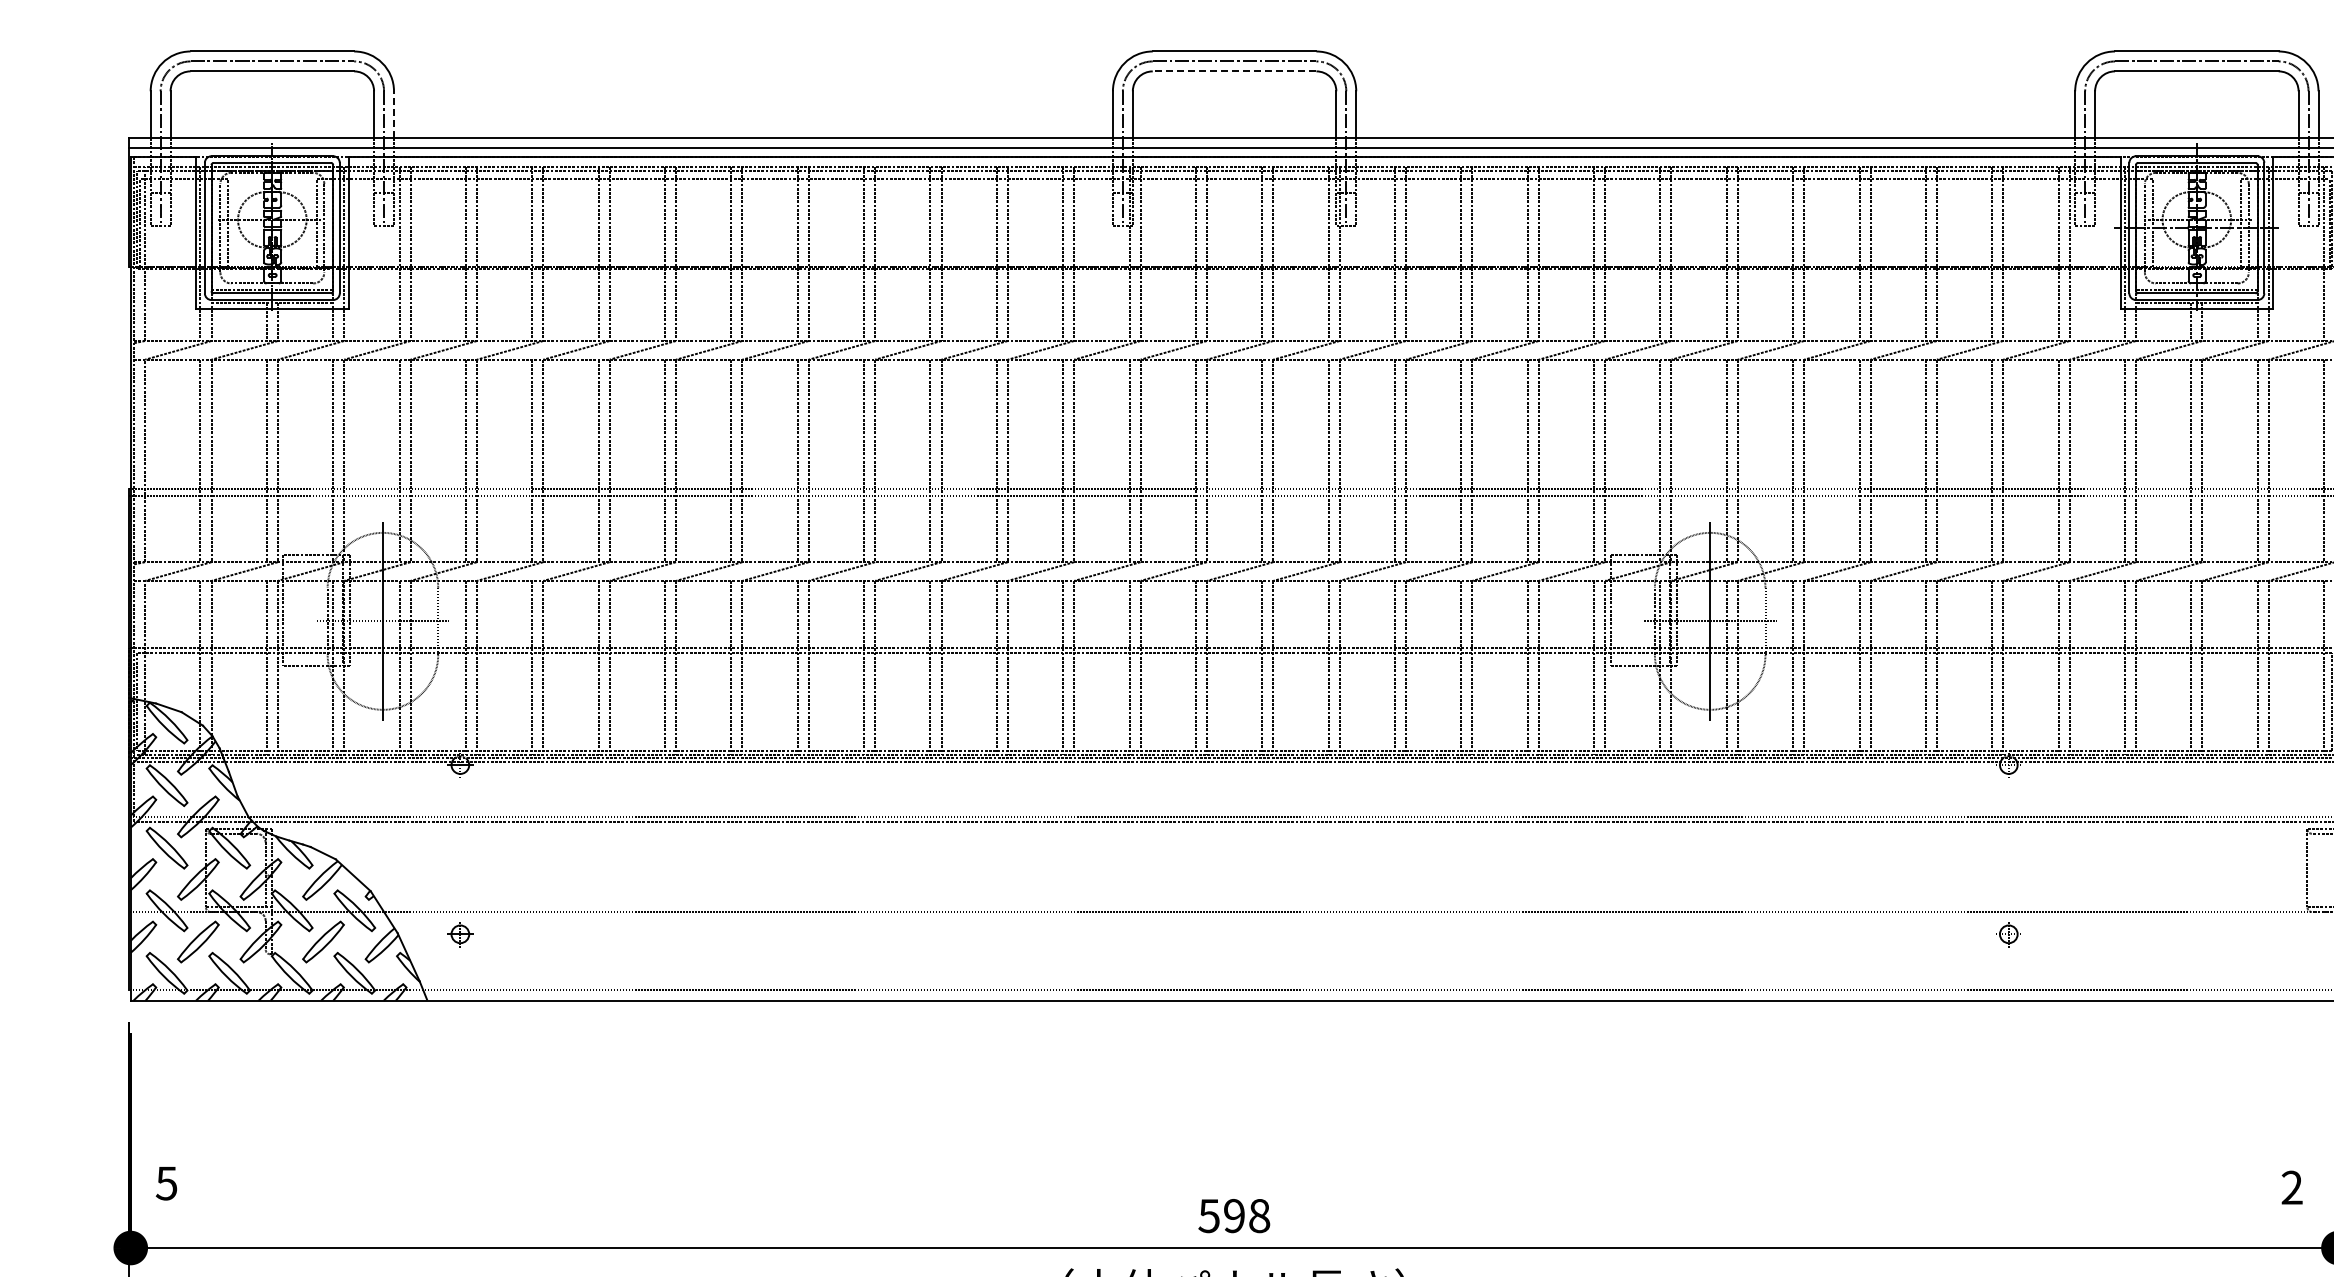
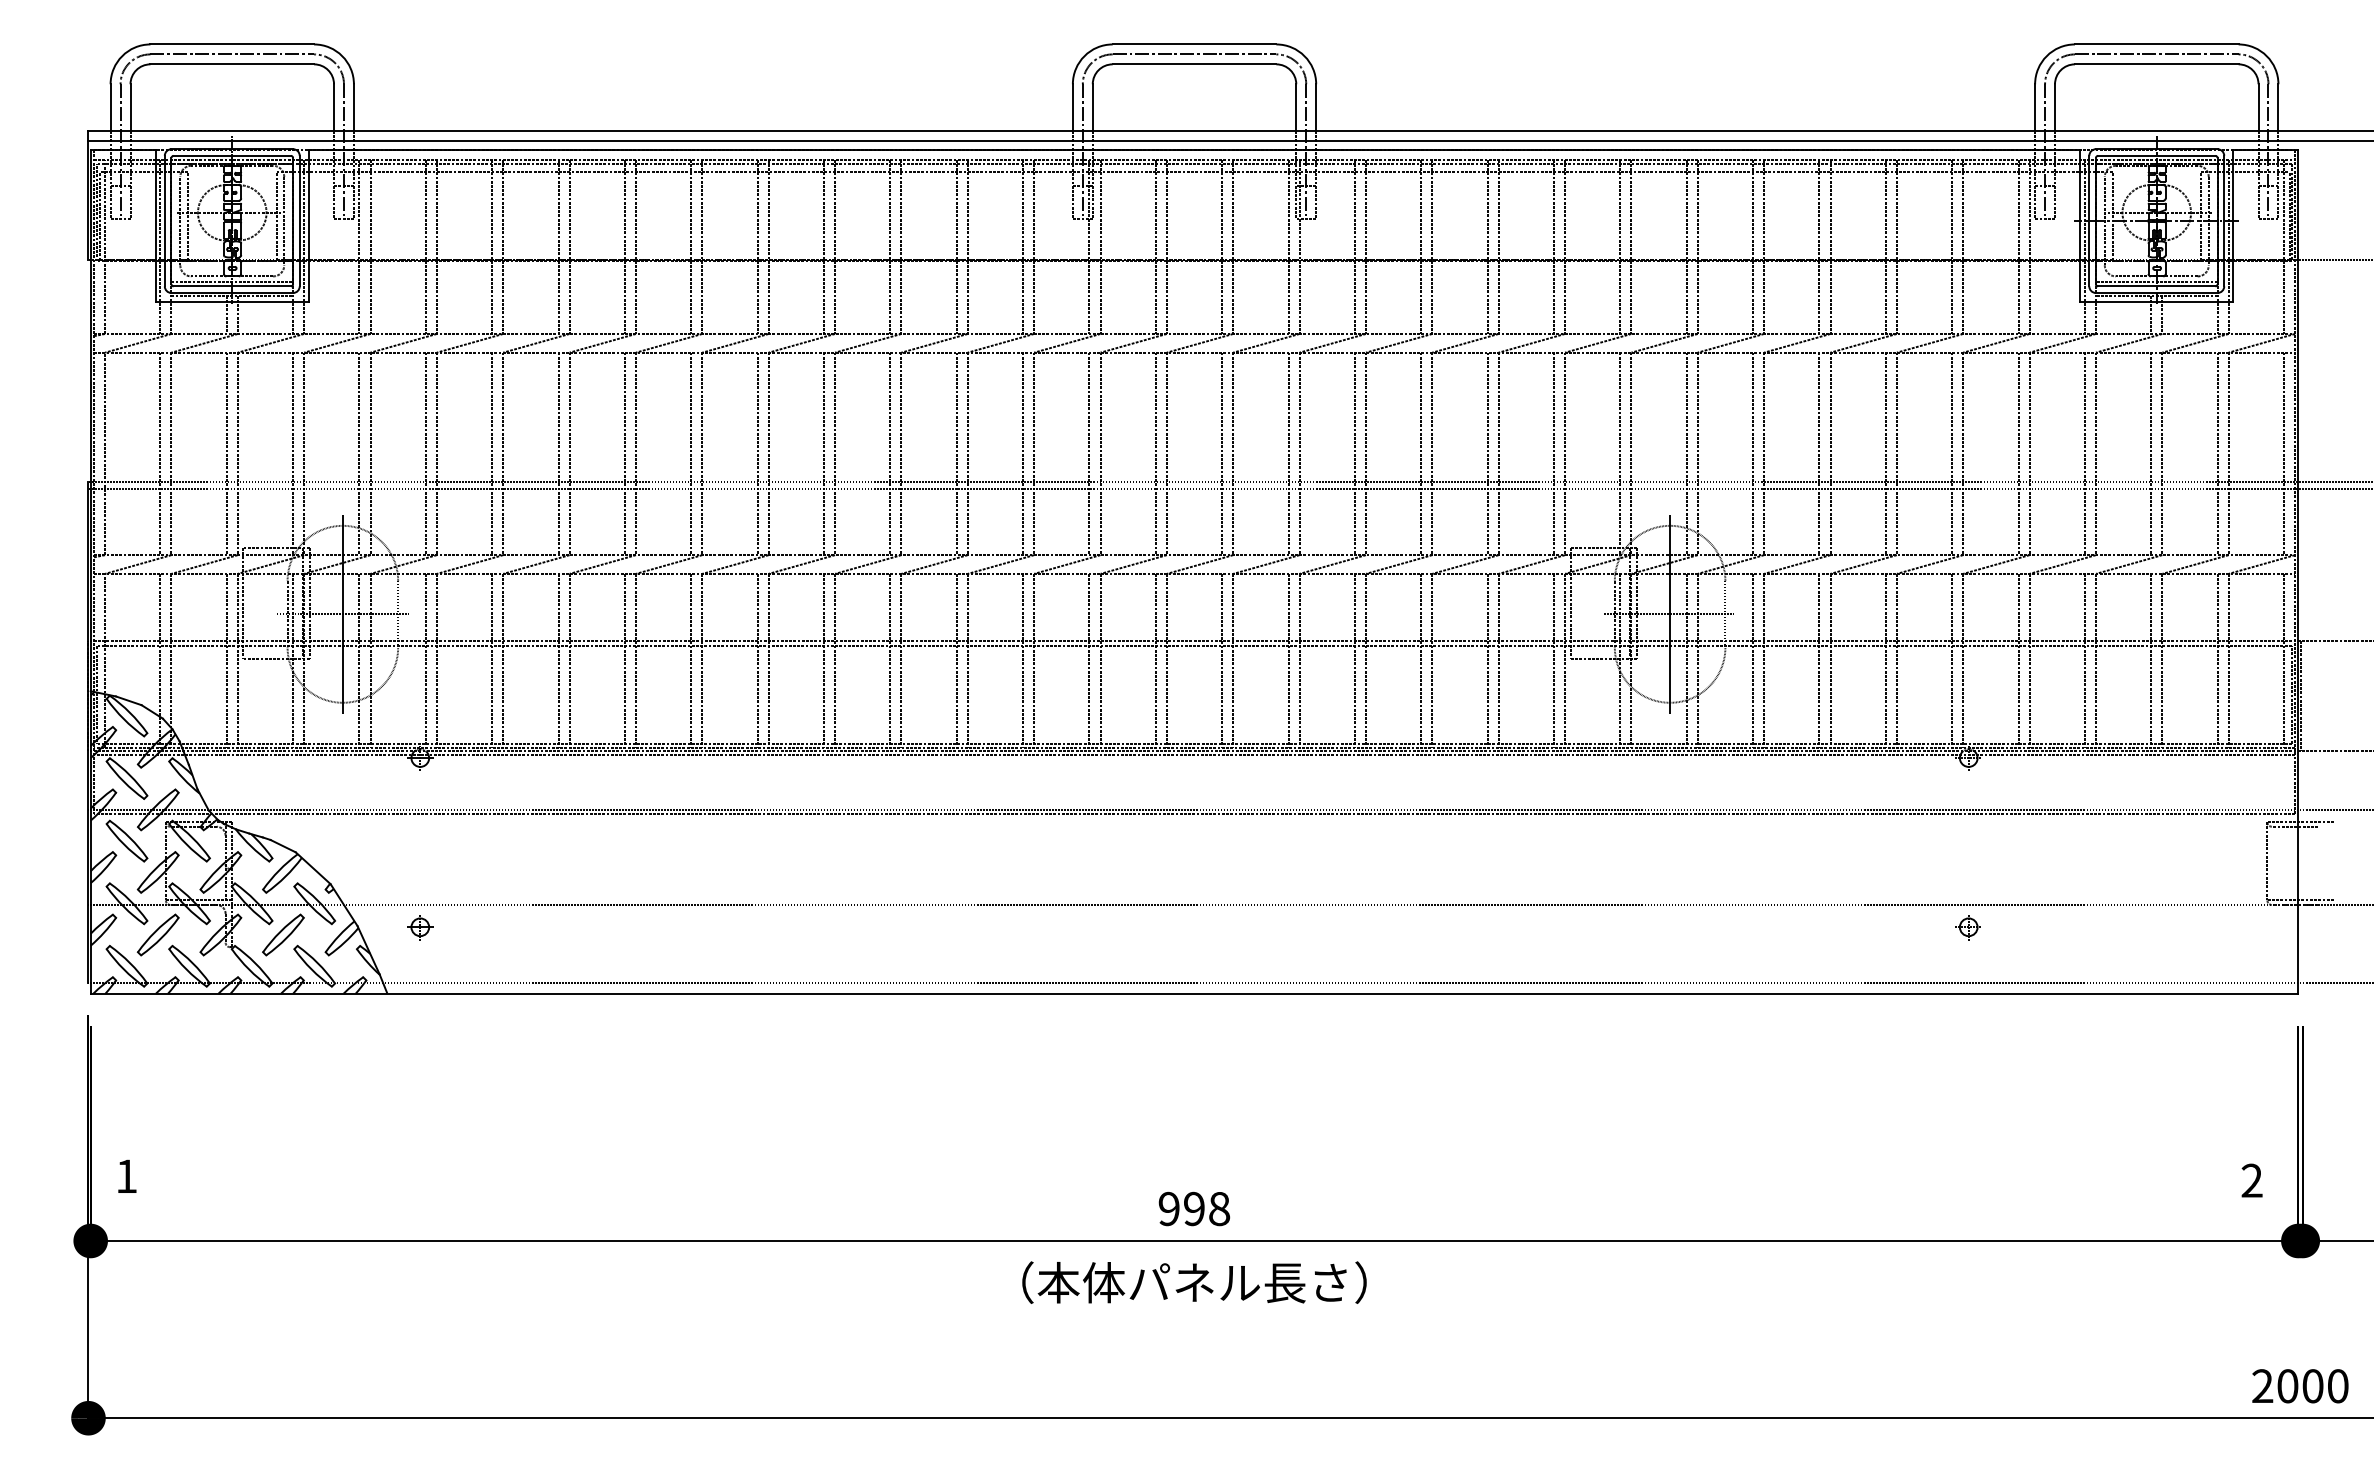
line: (1234, 71) -> (1194, 64), dashed -> solid
line: (393, 114) -> (353, 107), dashed -> solid
text: (165, 1183) -> (125, 1176), 5 -> 1
text: (1208, 1215) -> (1168, 1208), 598 -> 998

